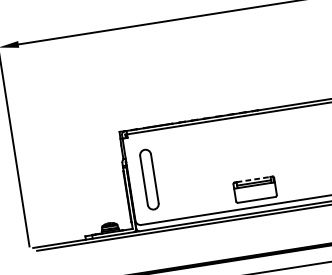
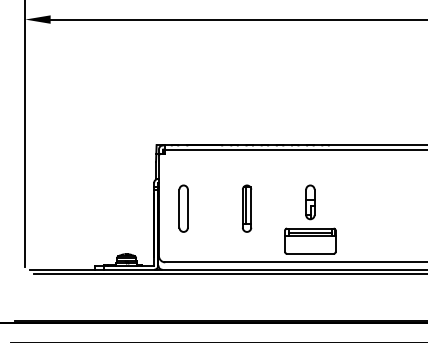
part: (250, 158) -> (310, 202), added
part: (200, 171) -> (247, 208), added
part: (149, 179) -> (183, 208), size x0.62
line: (253, 179) -> (310, 228), dashed -> solid

